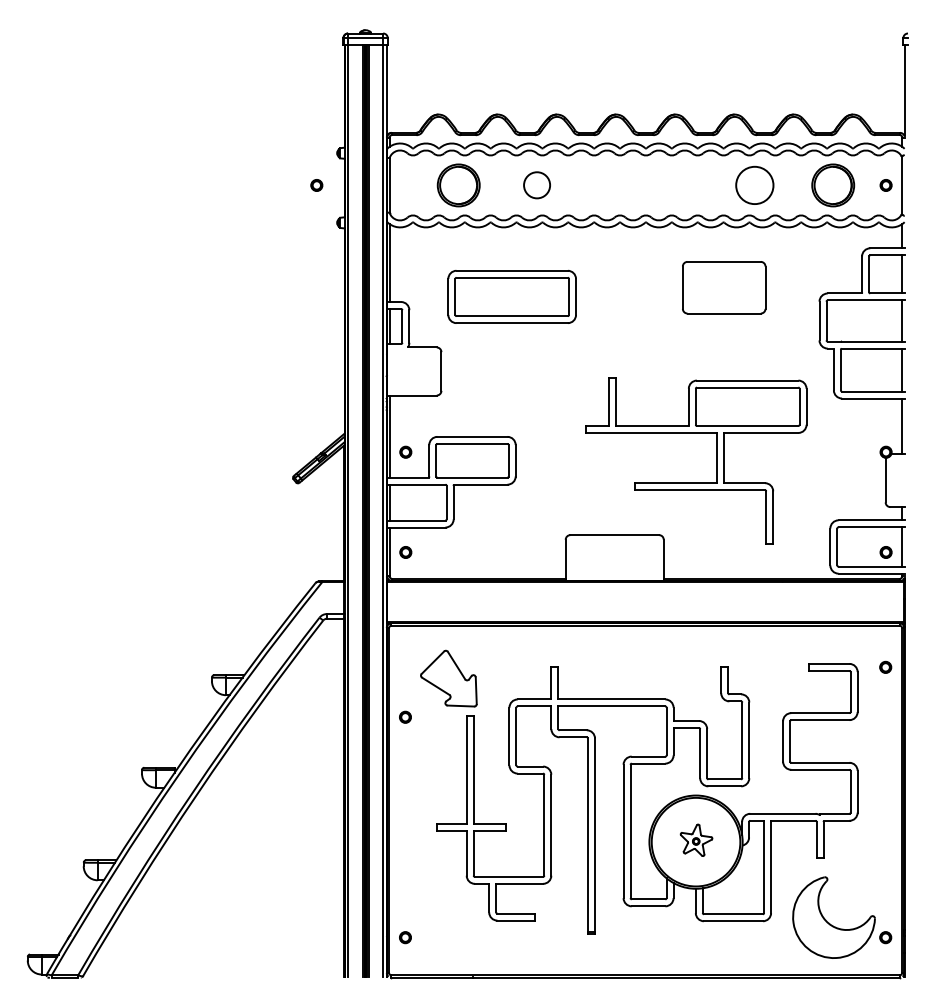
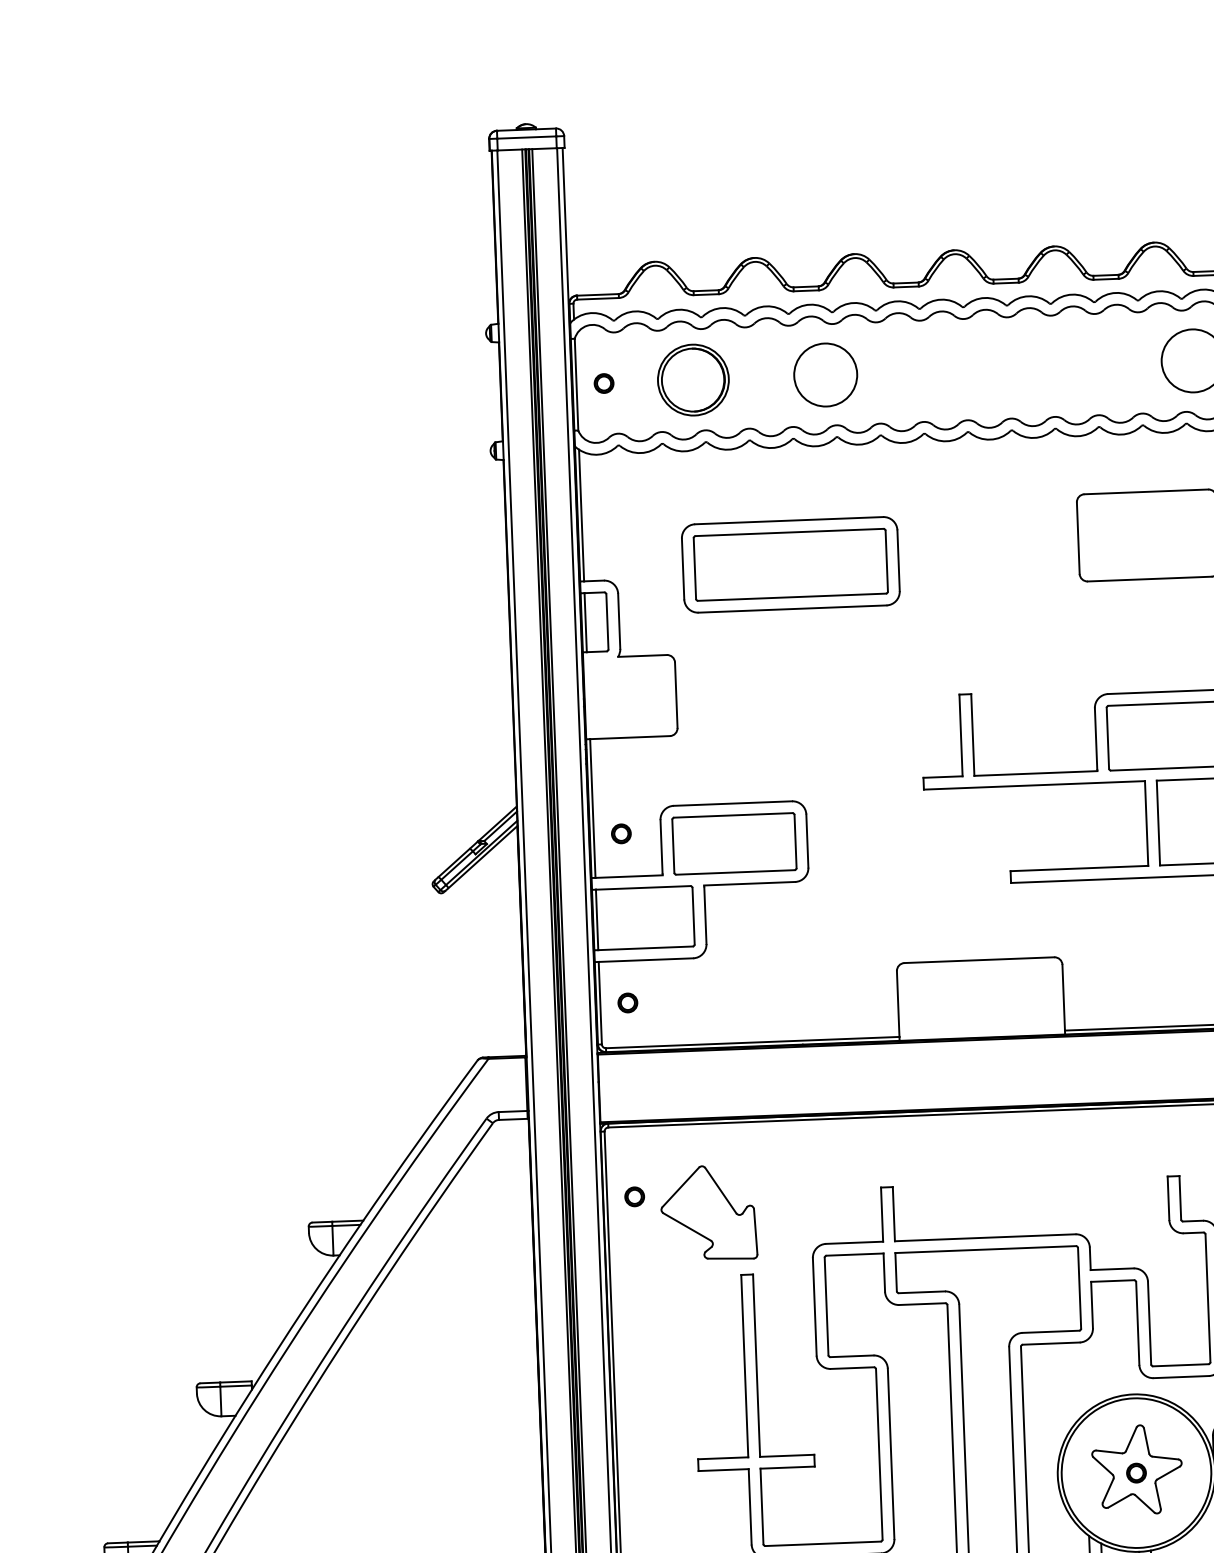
circle: (536, 184) -> (824, 373), size x1.43
part: (316, 185) -> (603, 383), moved
part: (405, 716) -> (634, 1195), moved
part: (696, 840) -> (1137, 1470), size x1.67

